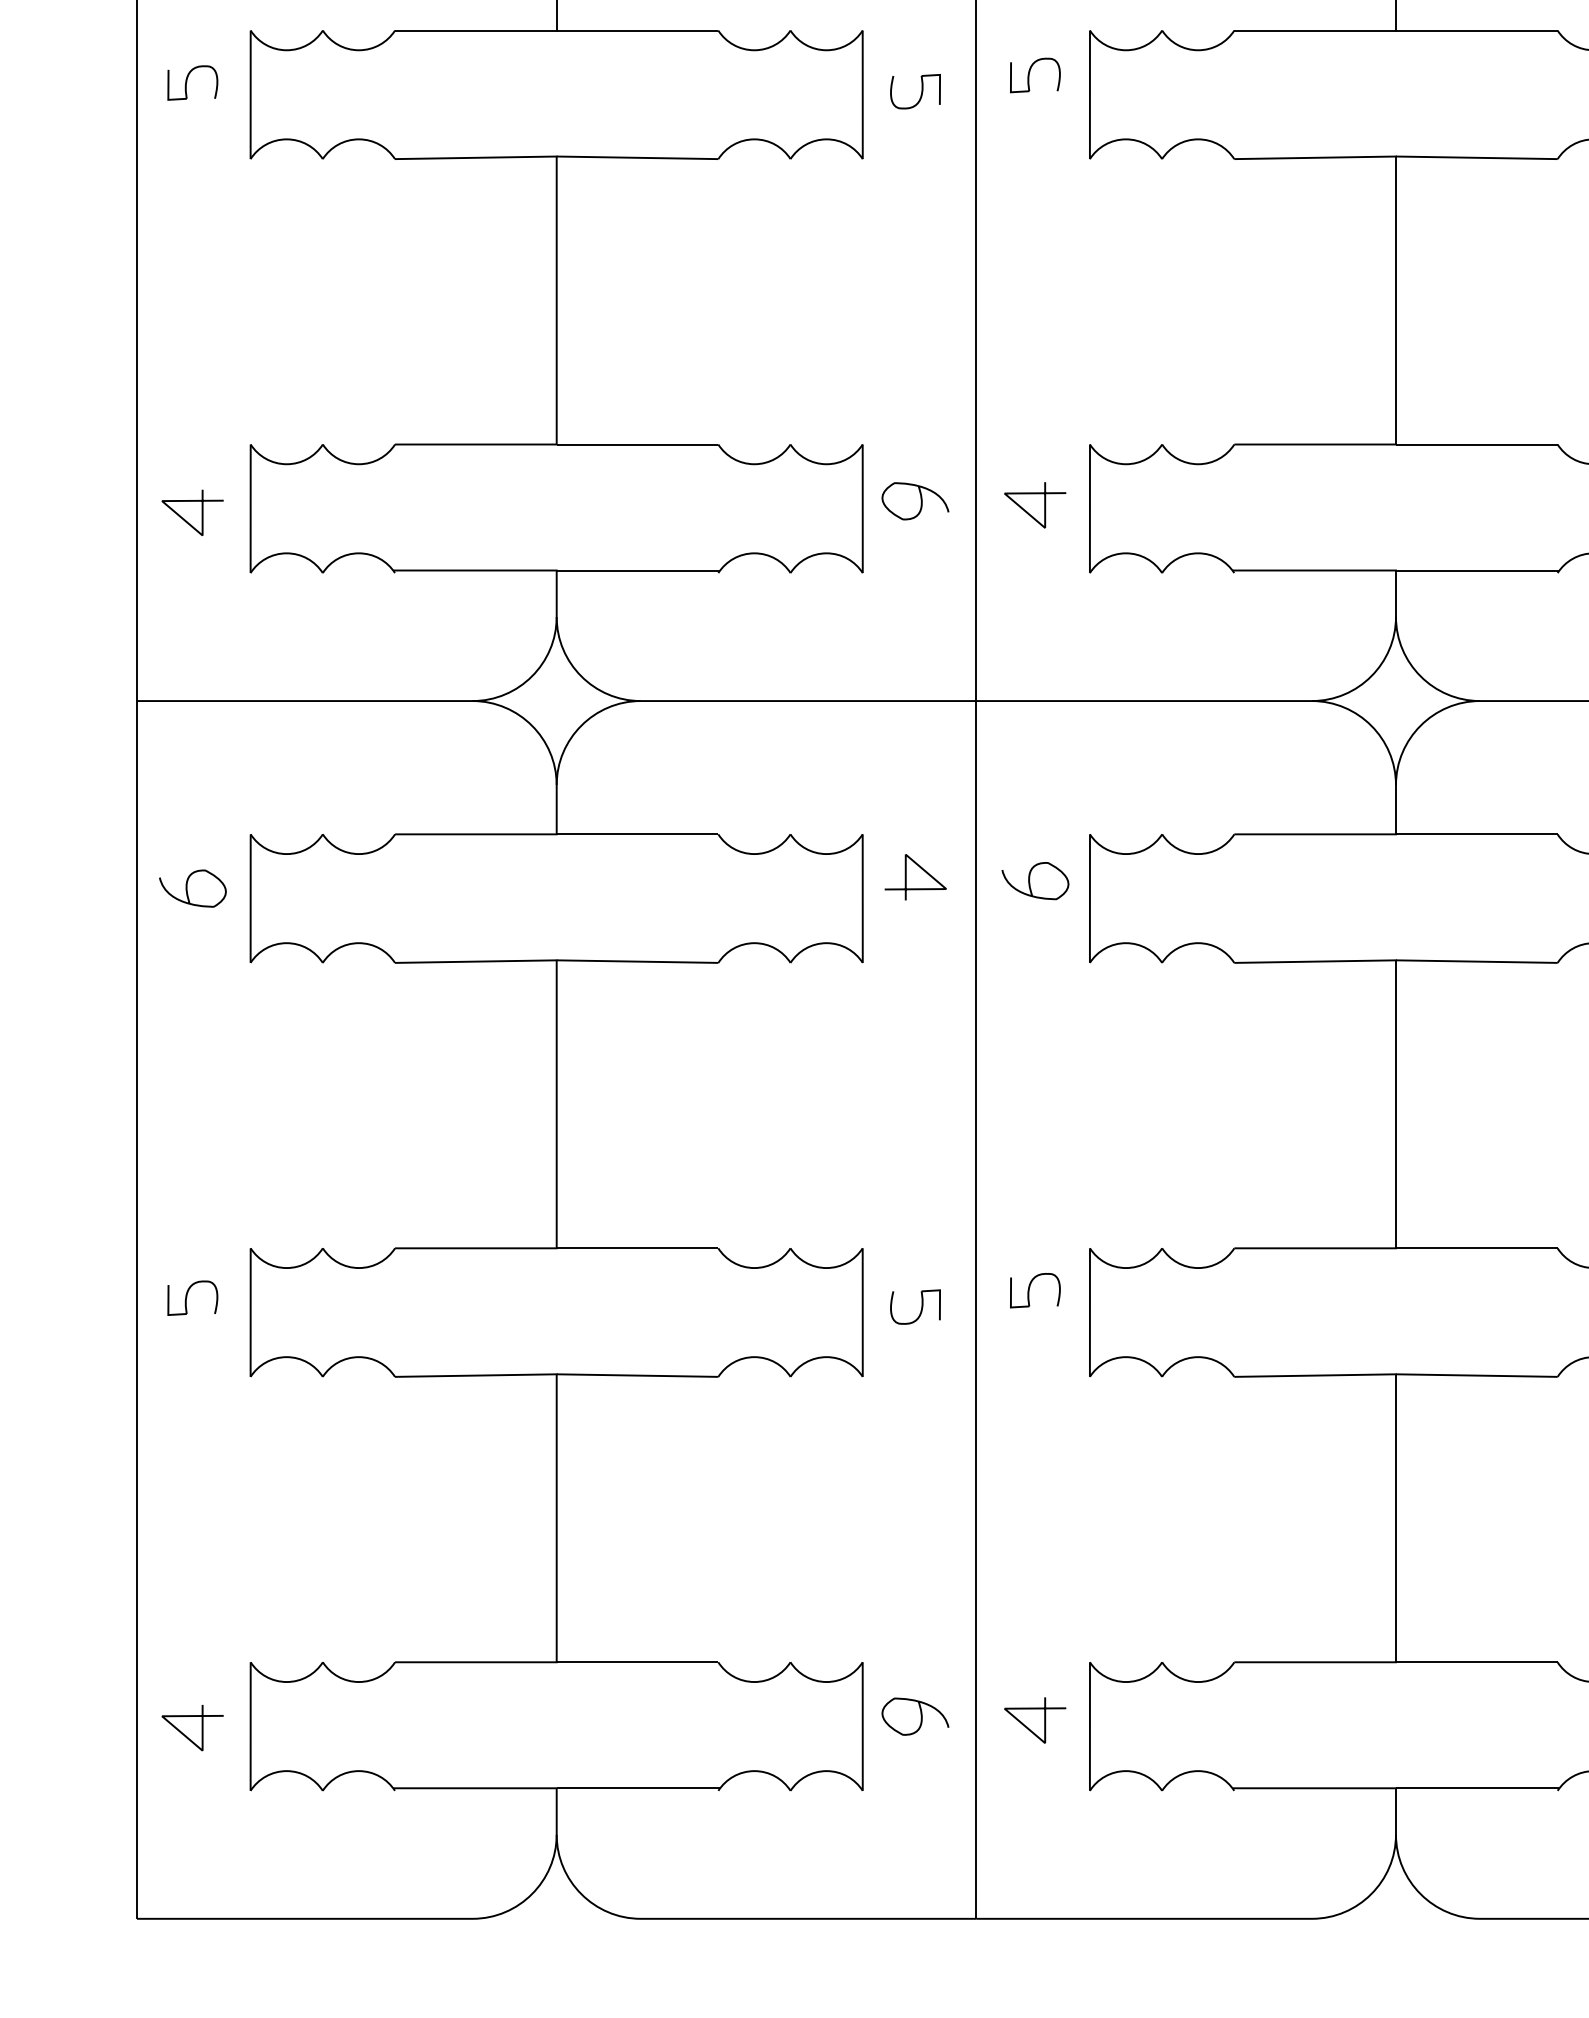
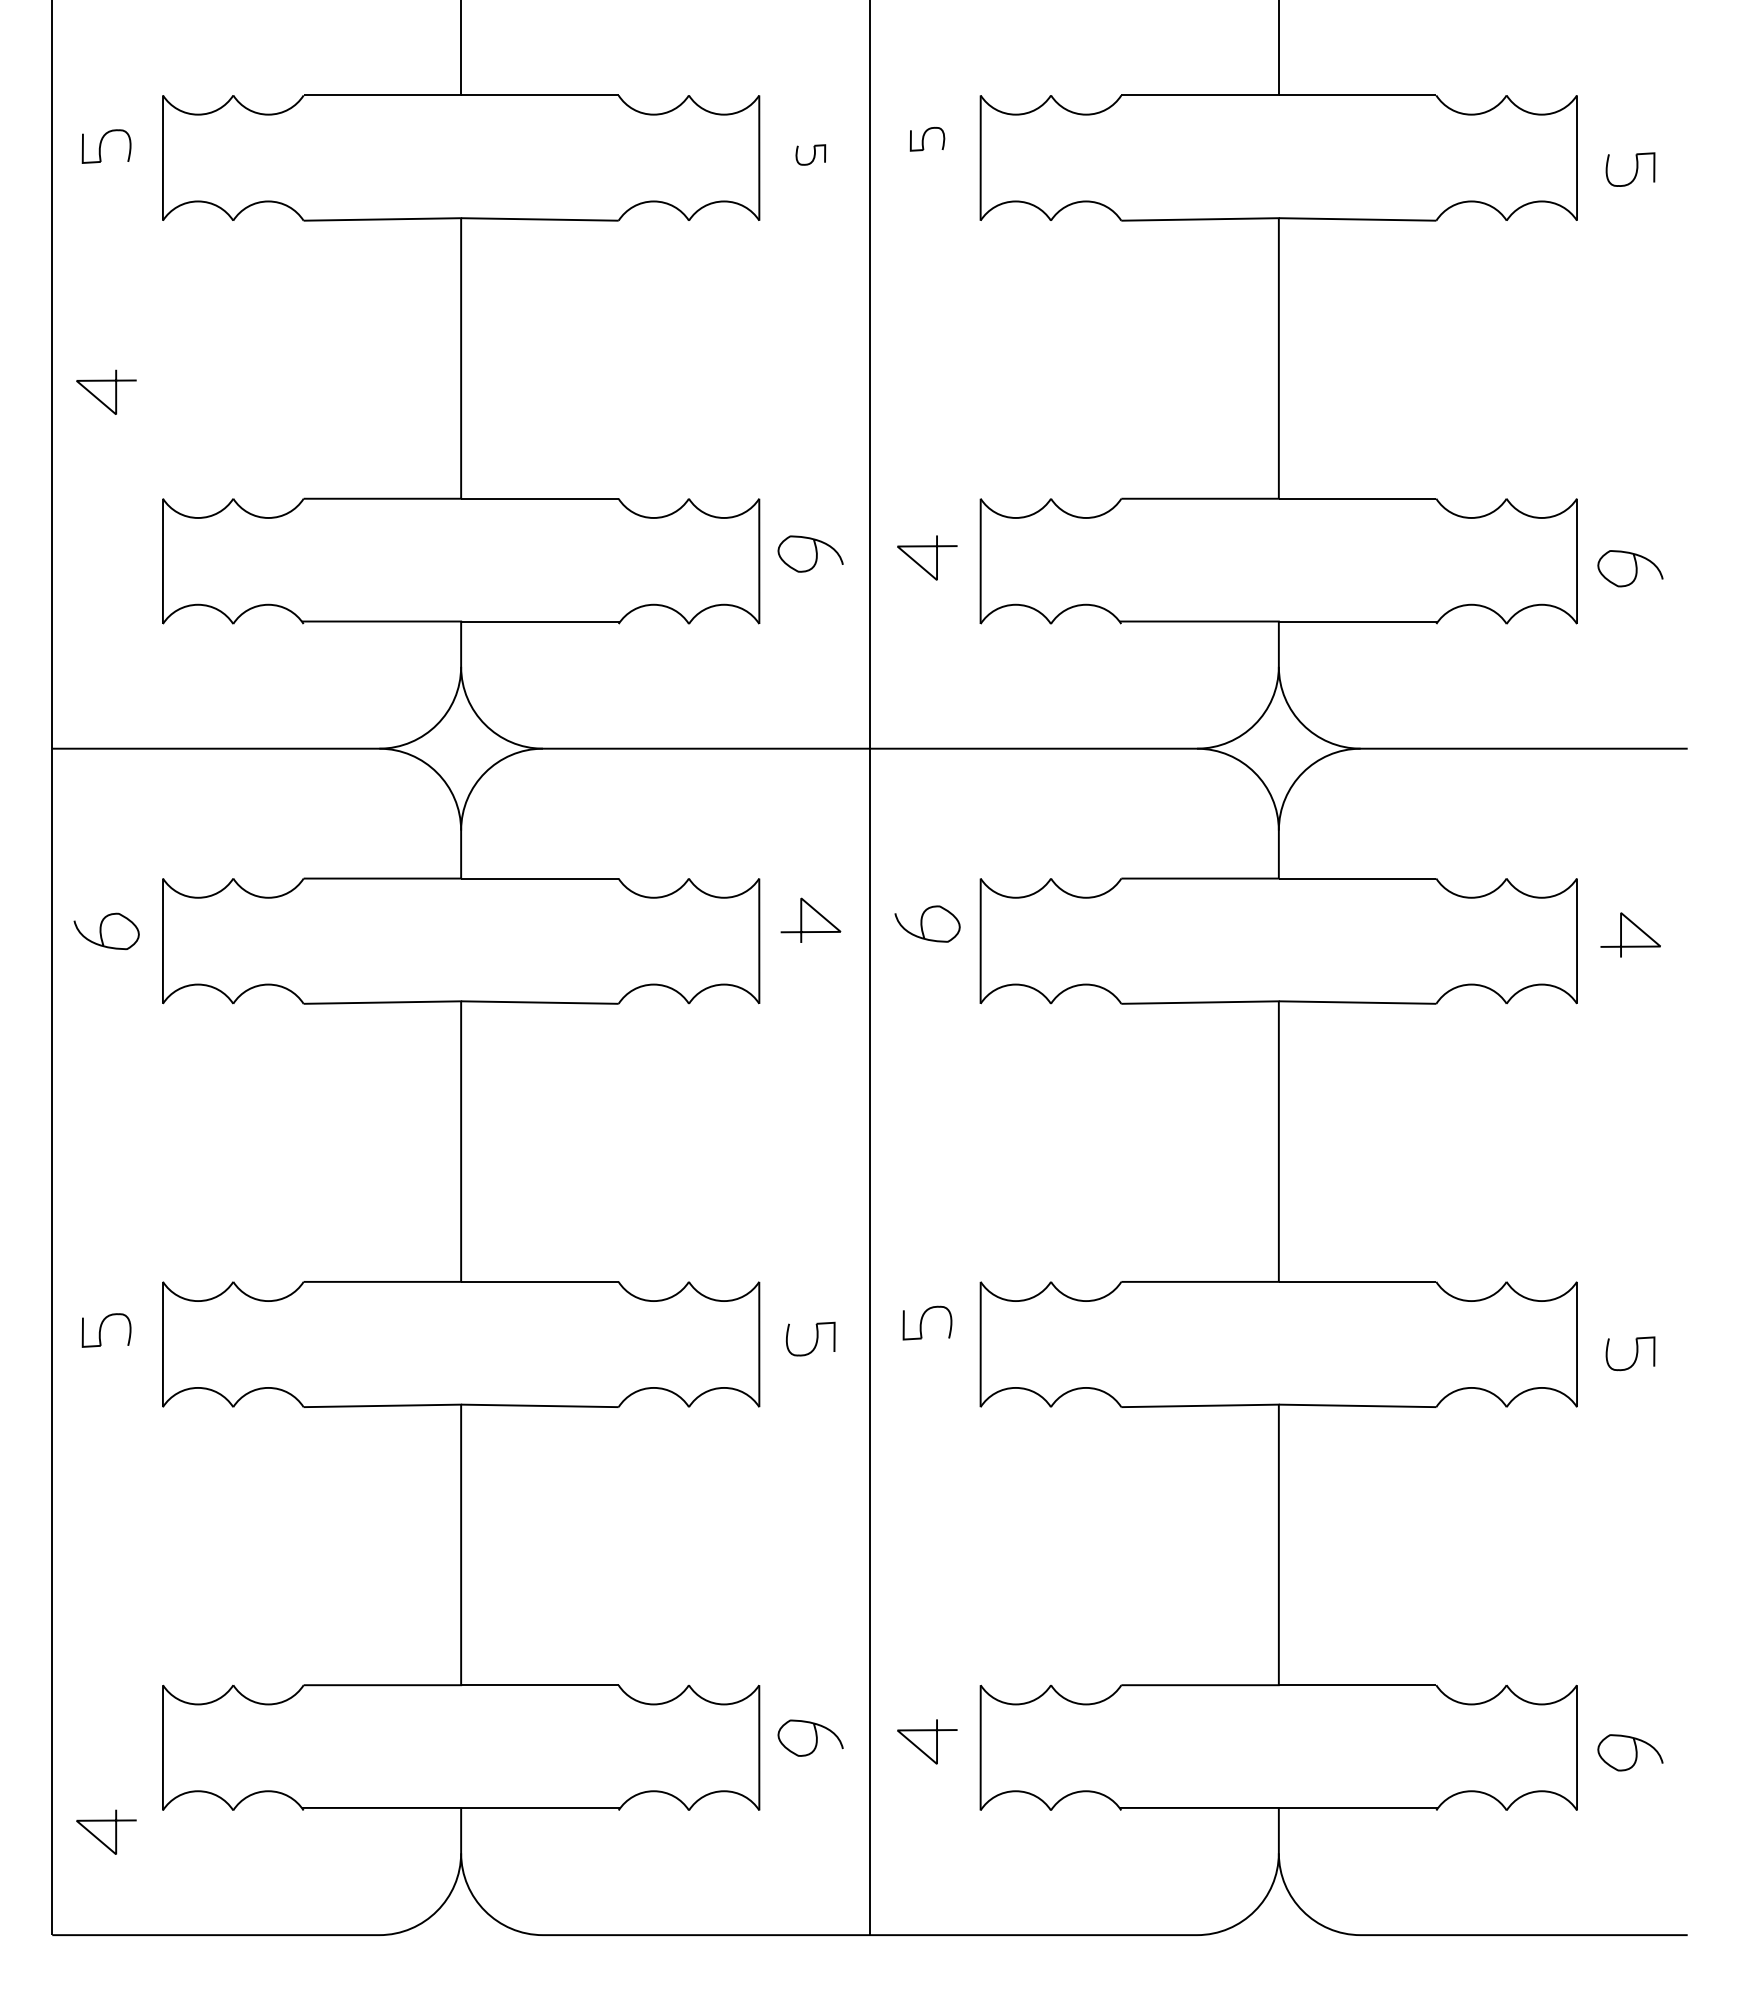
part: (1035, 75) -> (927, 139), size x0.7
part: (915, 91) -> (810, 154), size x0.6
curve: (201, 511) -> (115, 391), moved
curve: (201, 1727) -> (115, 1831), moved

